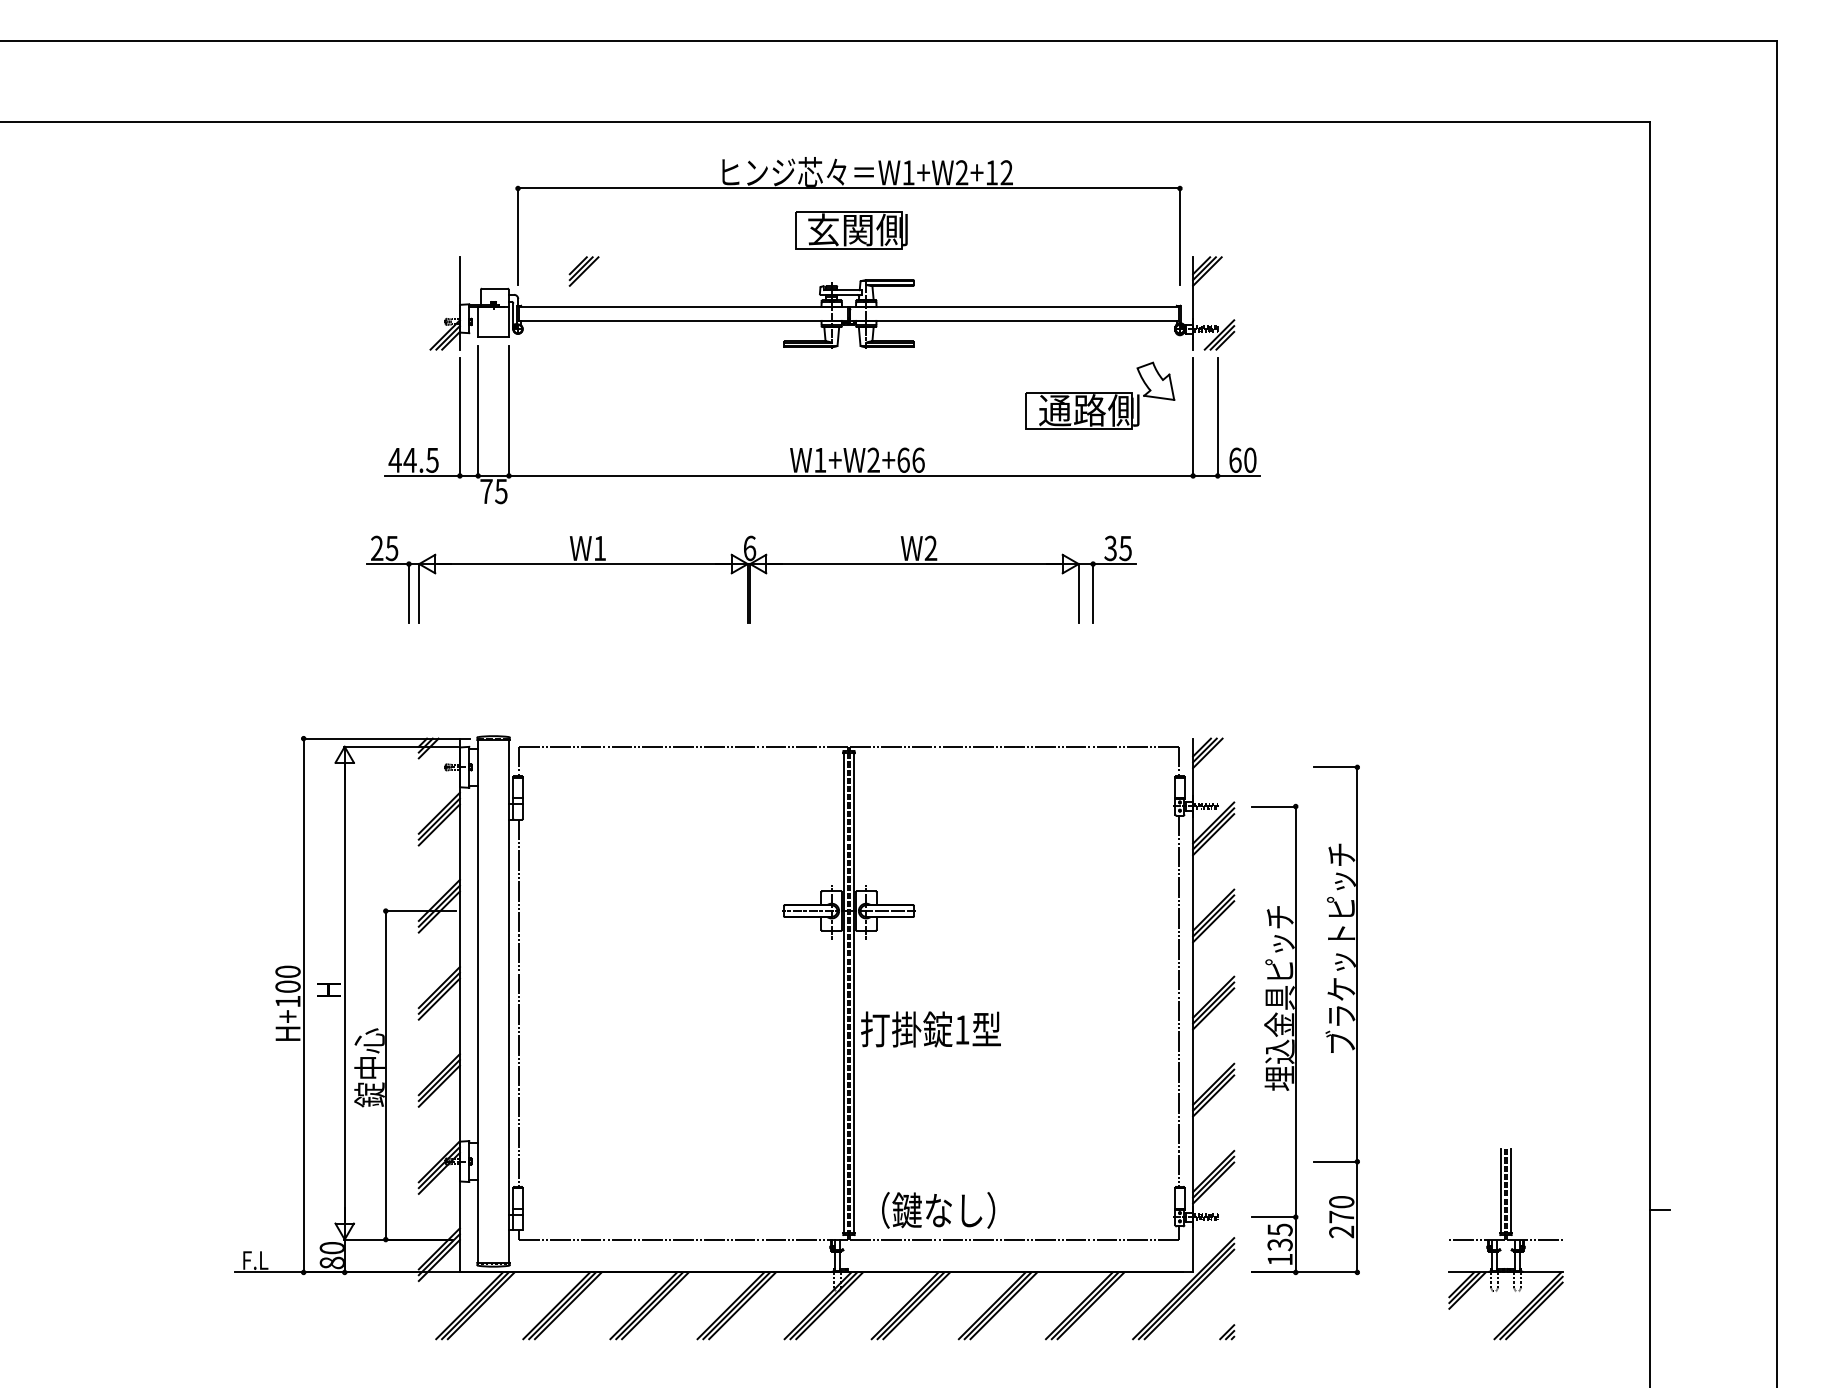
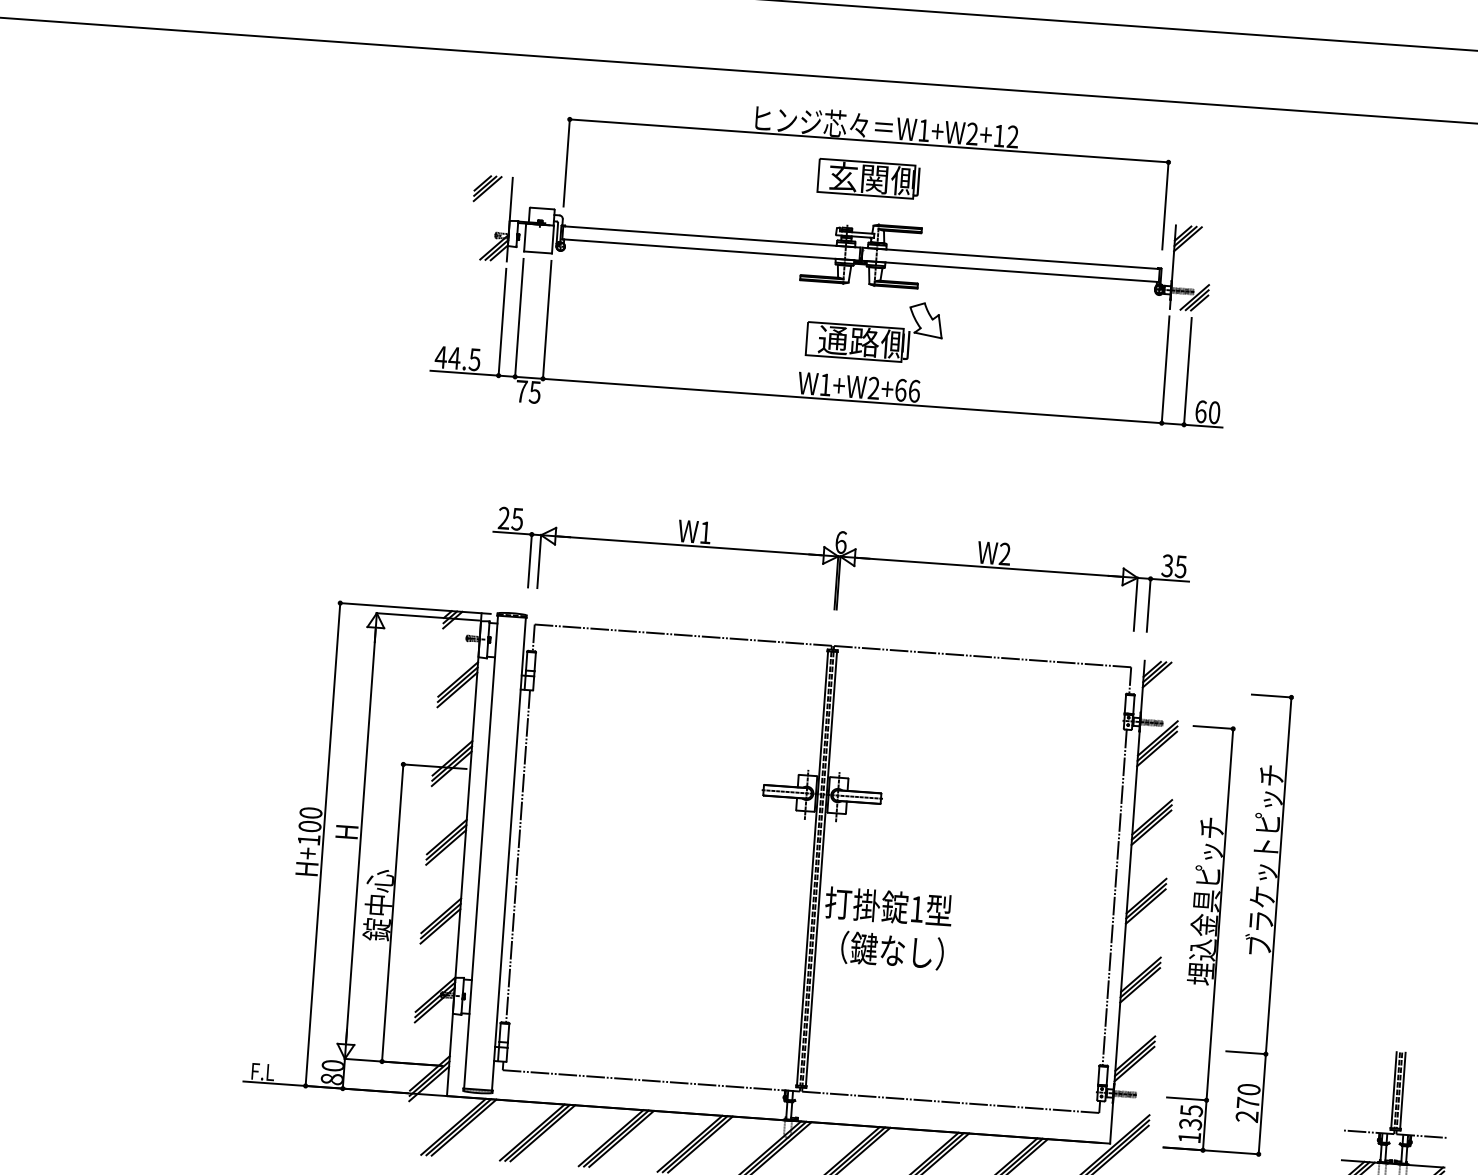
part: (583, 271) -> (487, 188), moved
part: (1100, 395) -> (875, 329), moved
part: (751, 579) -> (840, 570), moved
text: (938, 1210) -> (892, 950), moved

